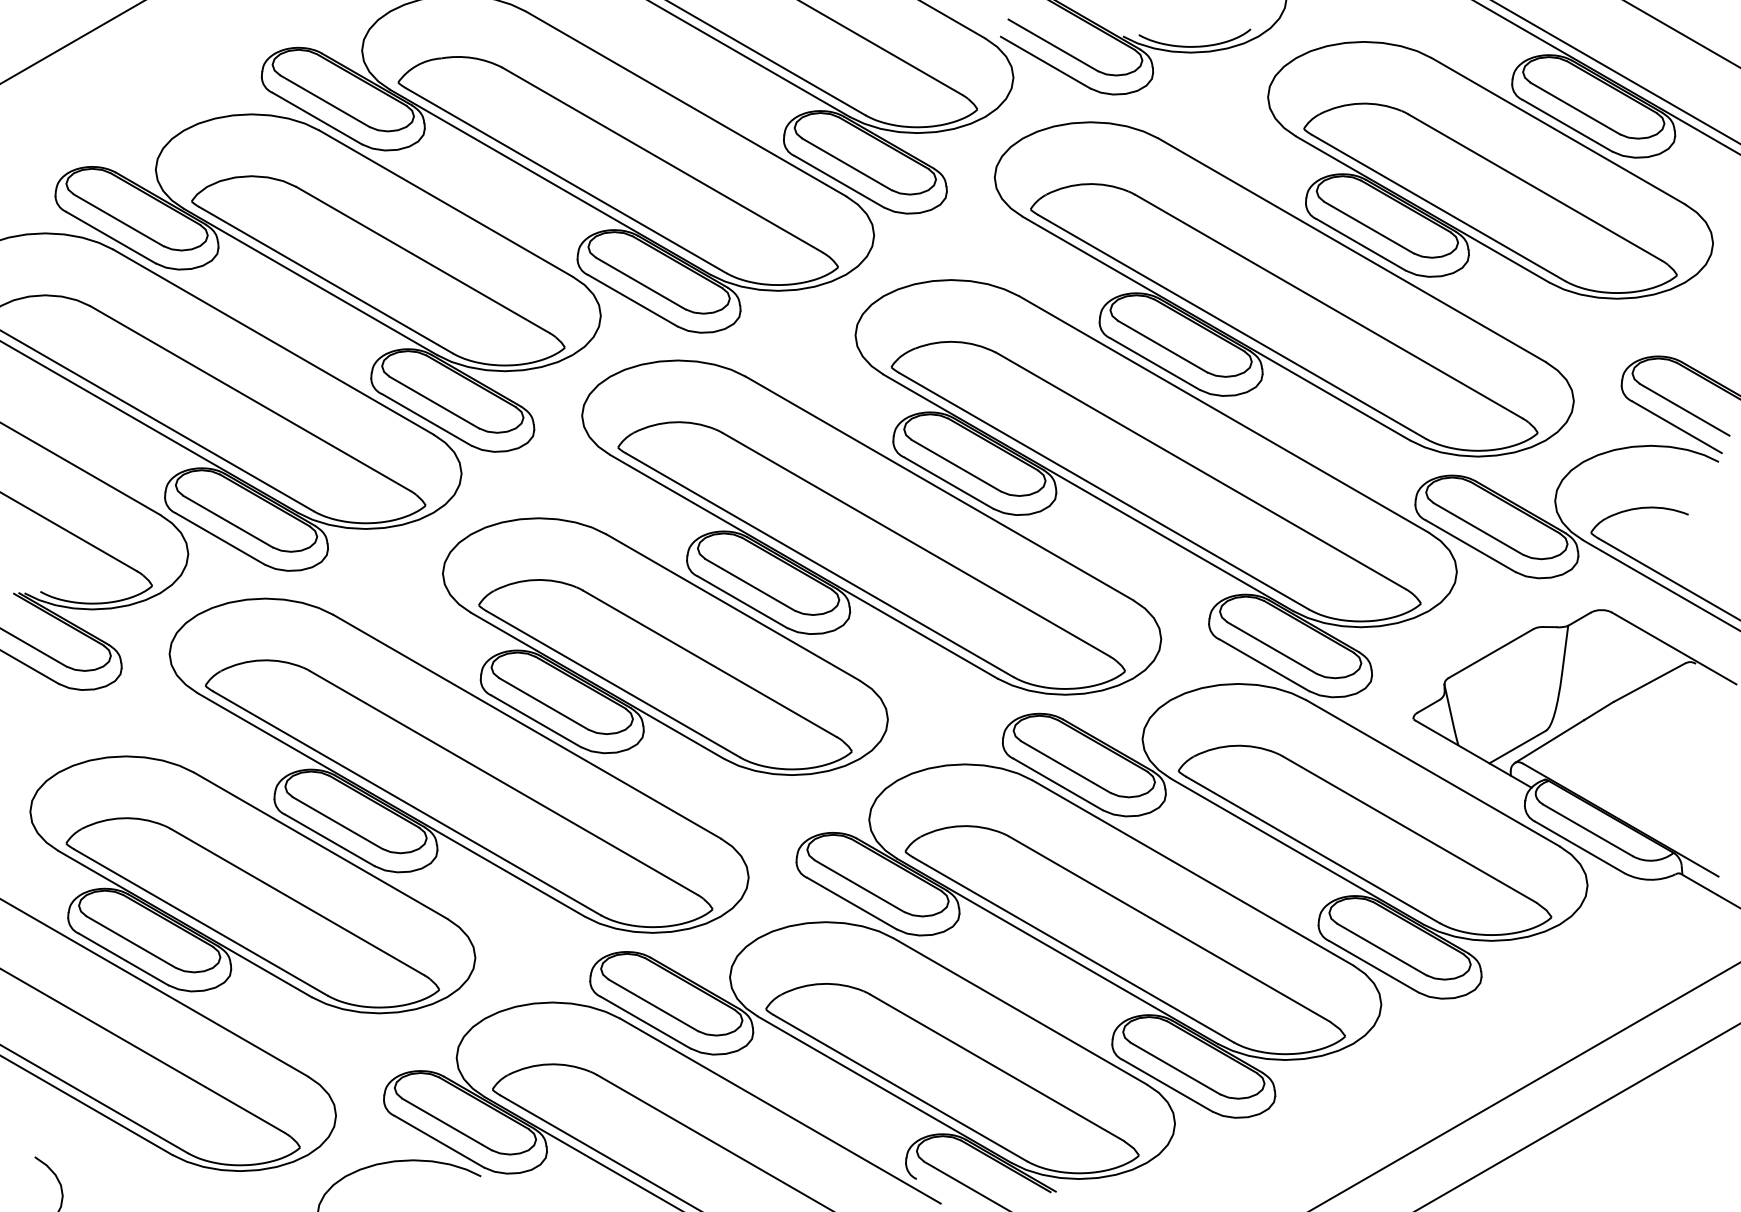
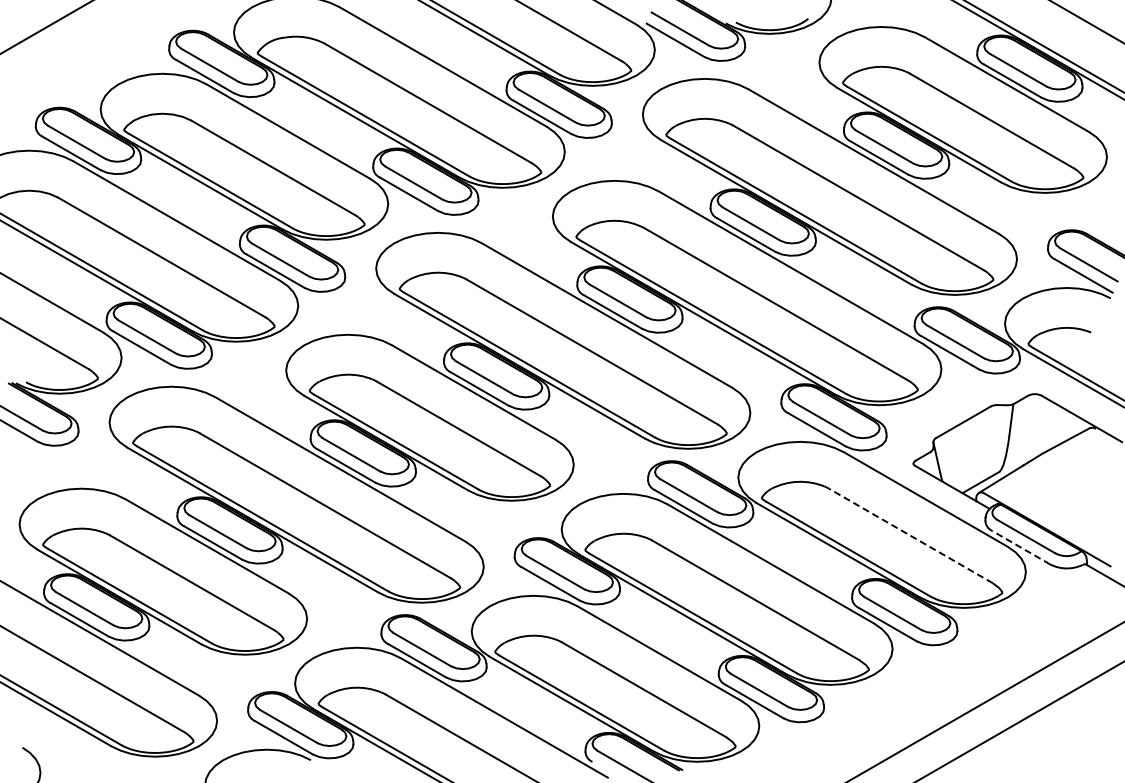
line: (1408, 828) -> (910, 535), solid -> dashed
line: (1579, 847) -> (1020, 547), solid -> dashed

